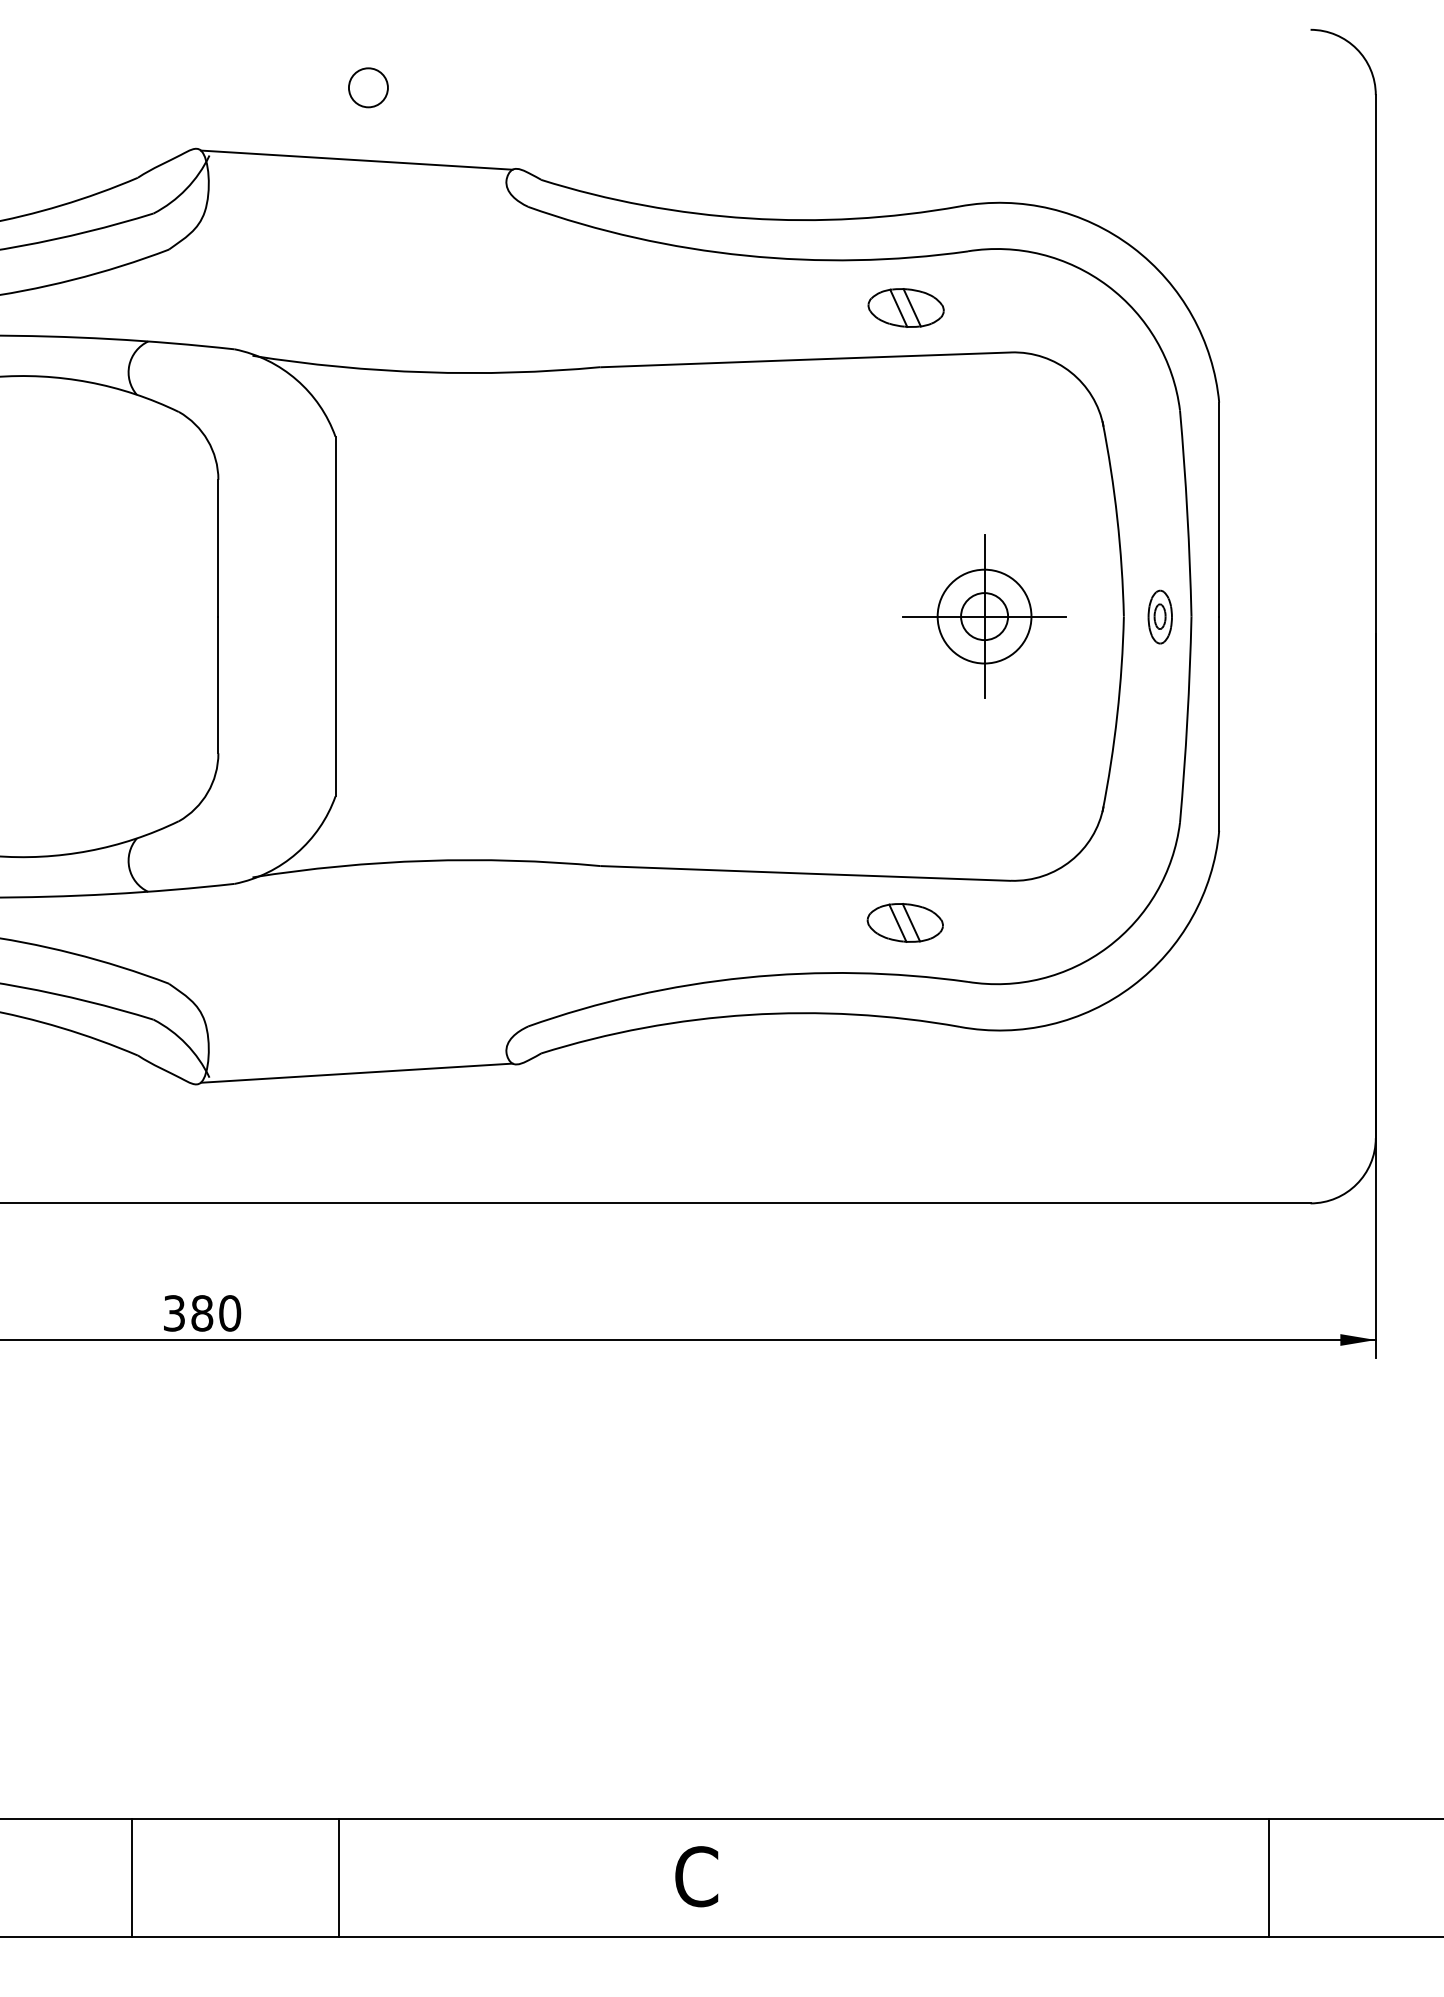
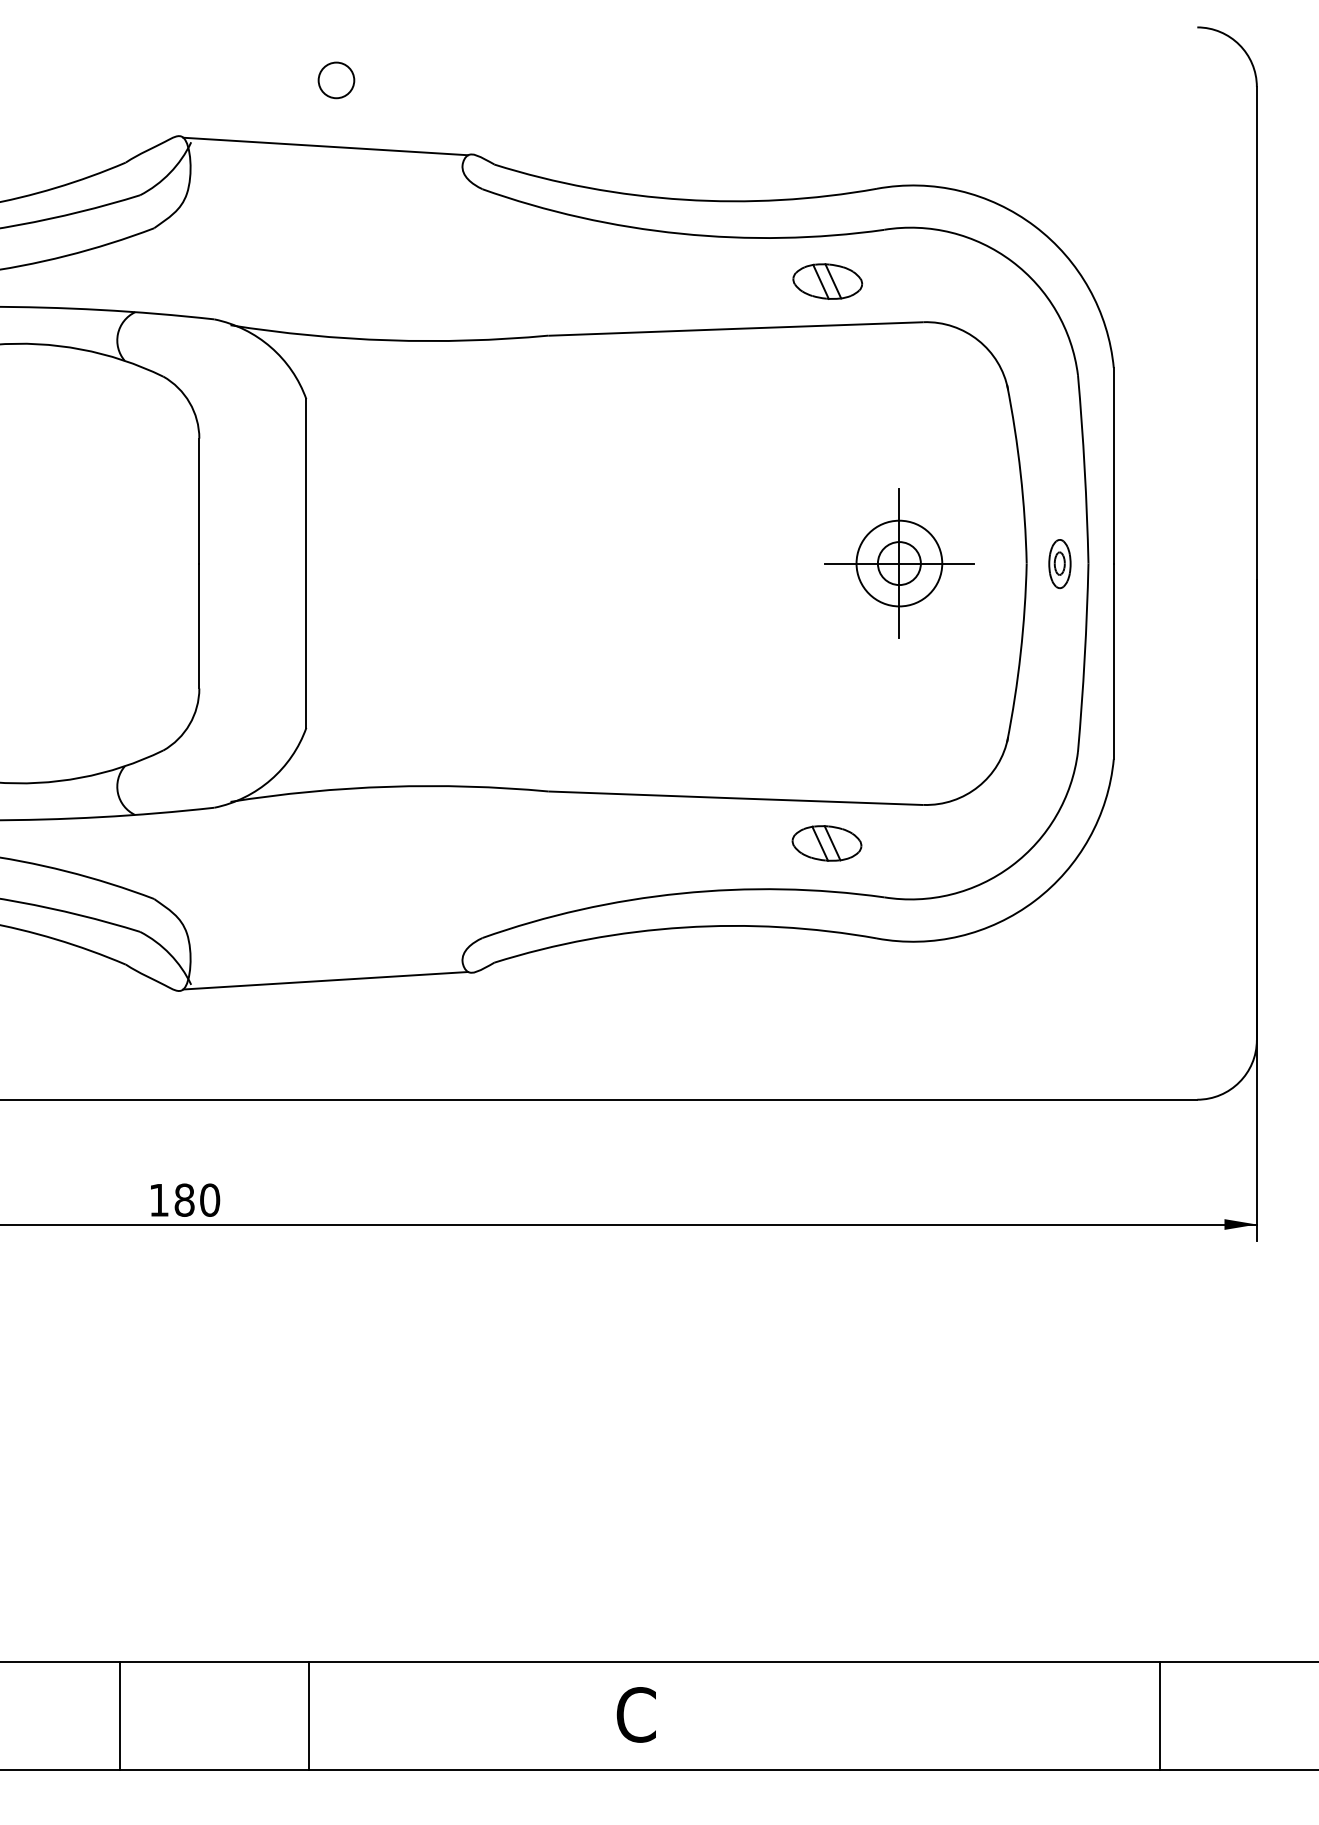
text: (174, 1313) -> (159, 1200), 380 -> 180

